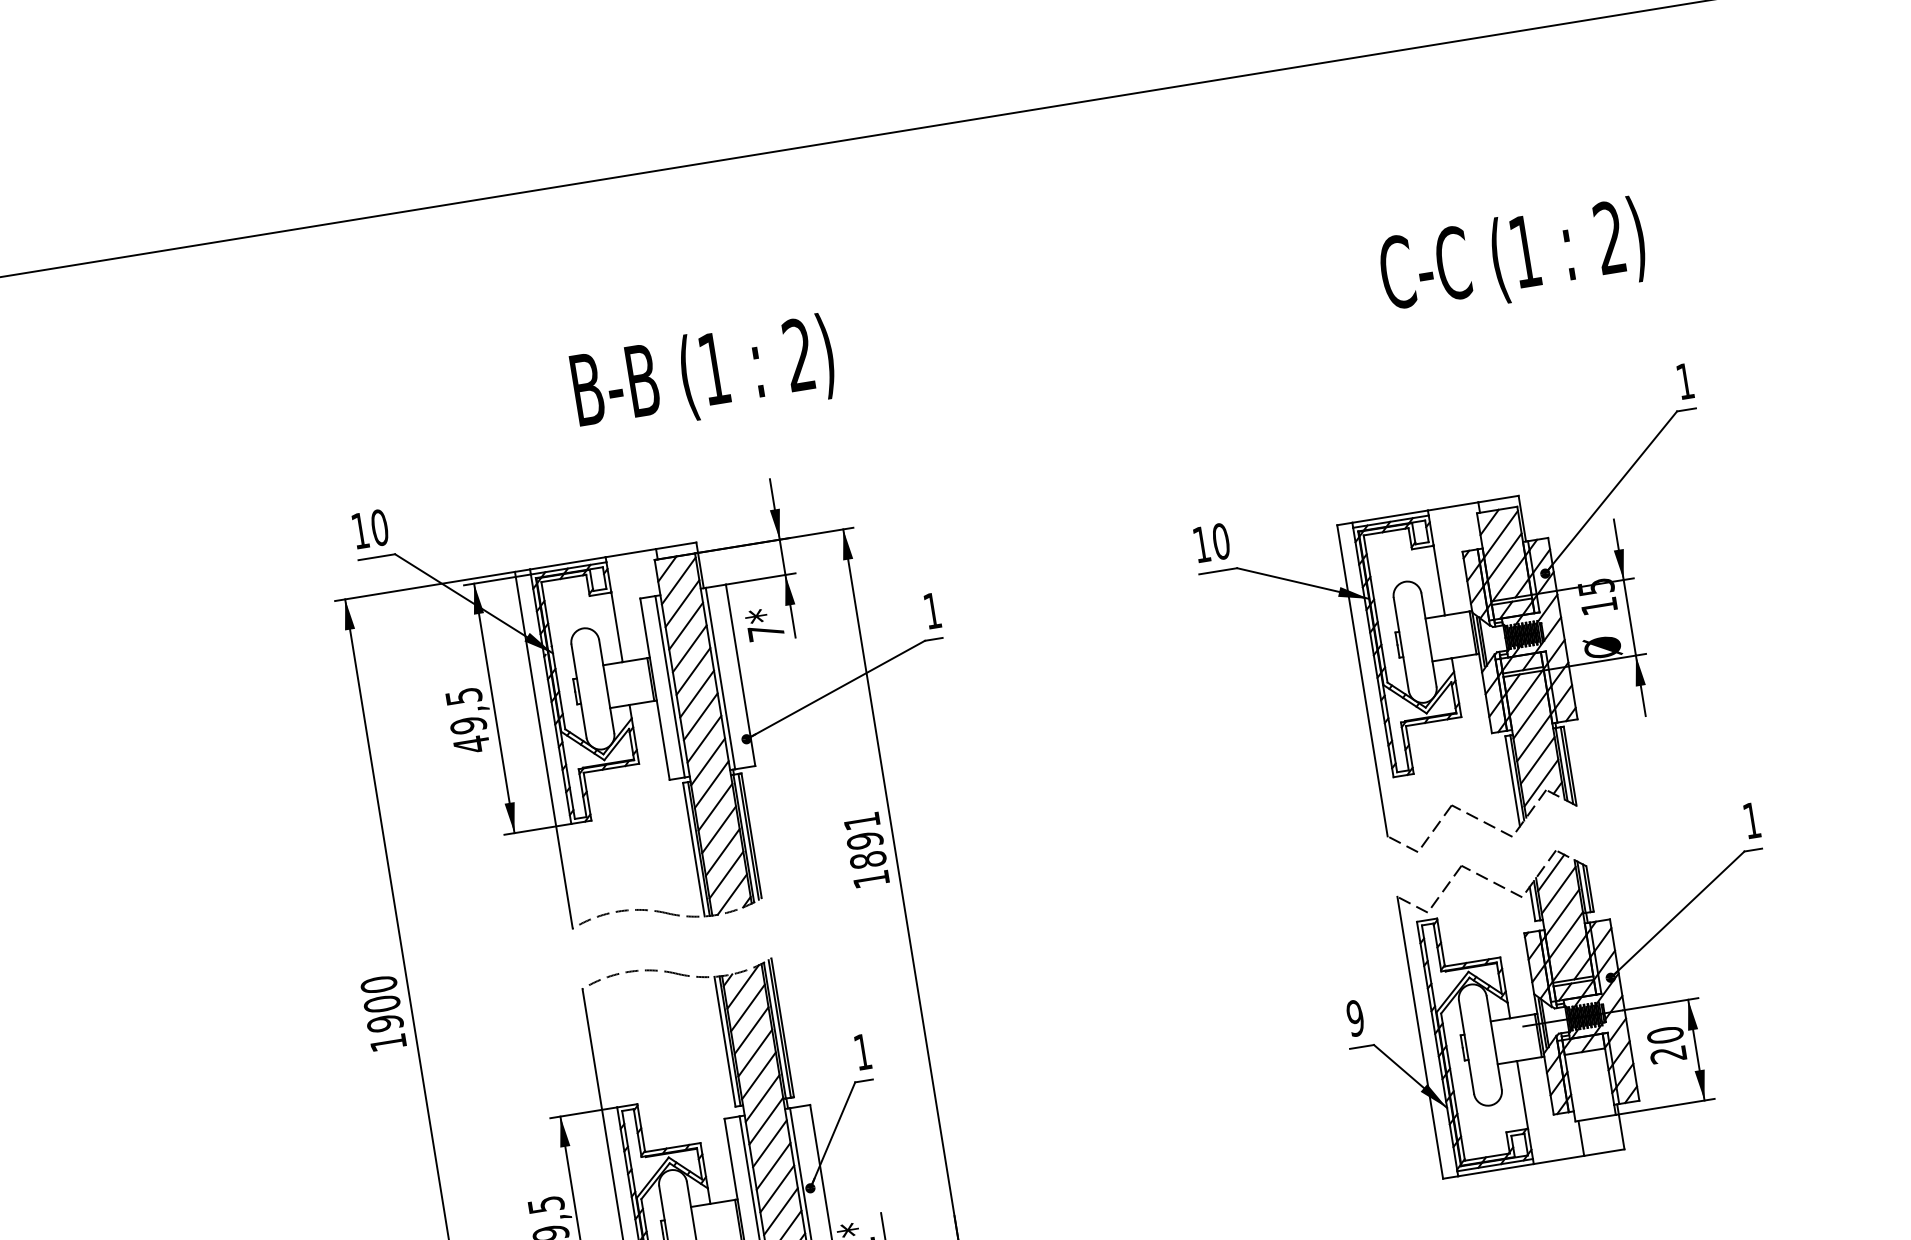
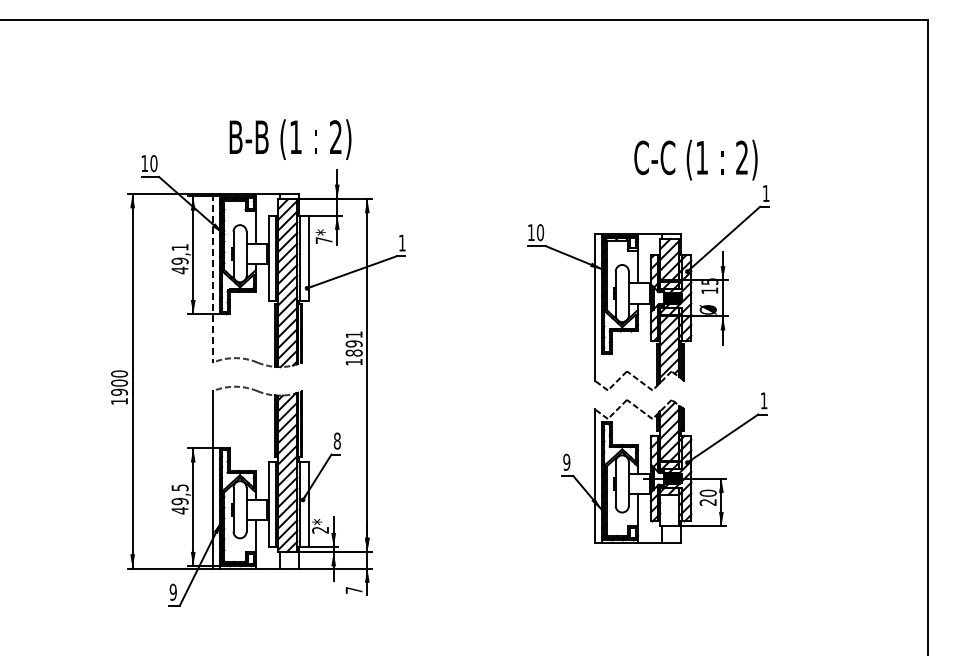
text: (1511, 257) -> (695, 159), moved
text: (703, 375) -> (290, 139), moved
text: (462, 696) -> (179, 247), 49,5 -> 49,1
line: (543, 750) -> (212, 278), solid -> dashed
text: (860, 1051) -> (336, 440), 1 -> 8

